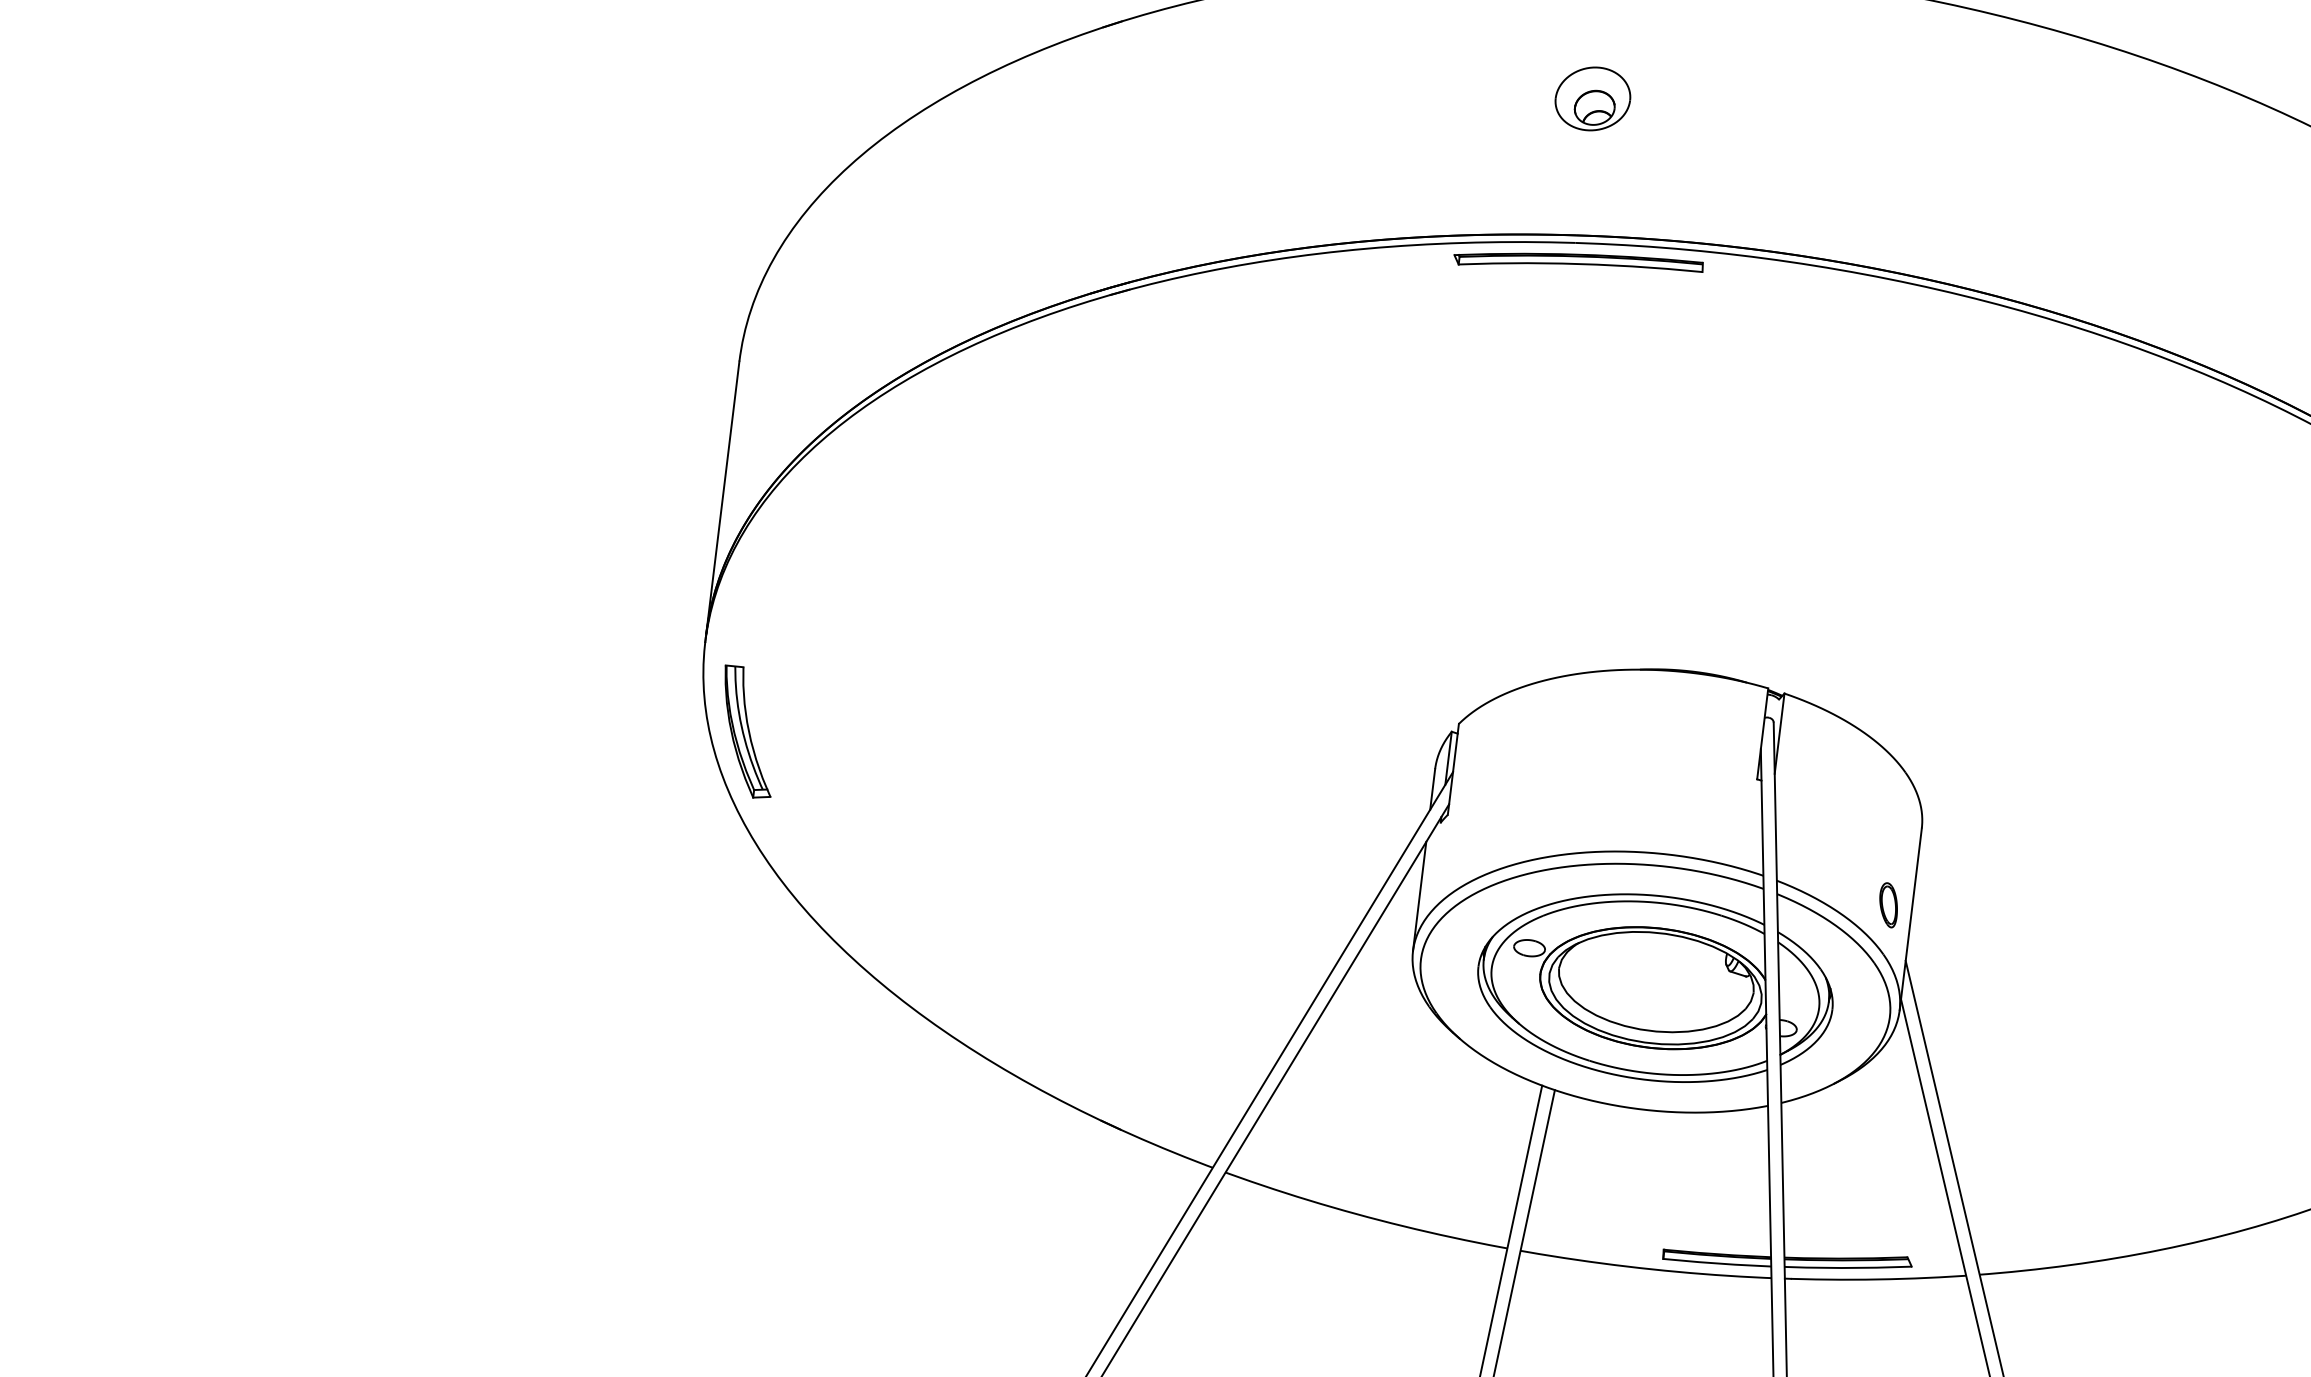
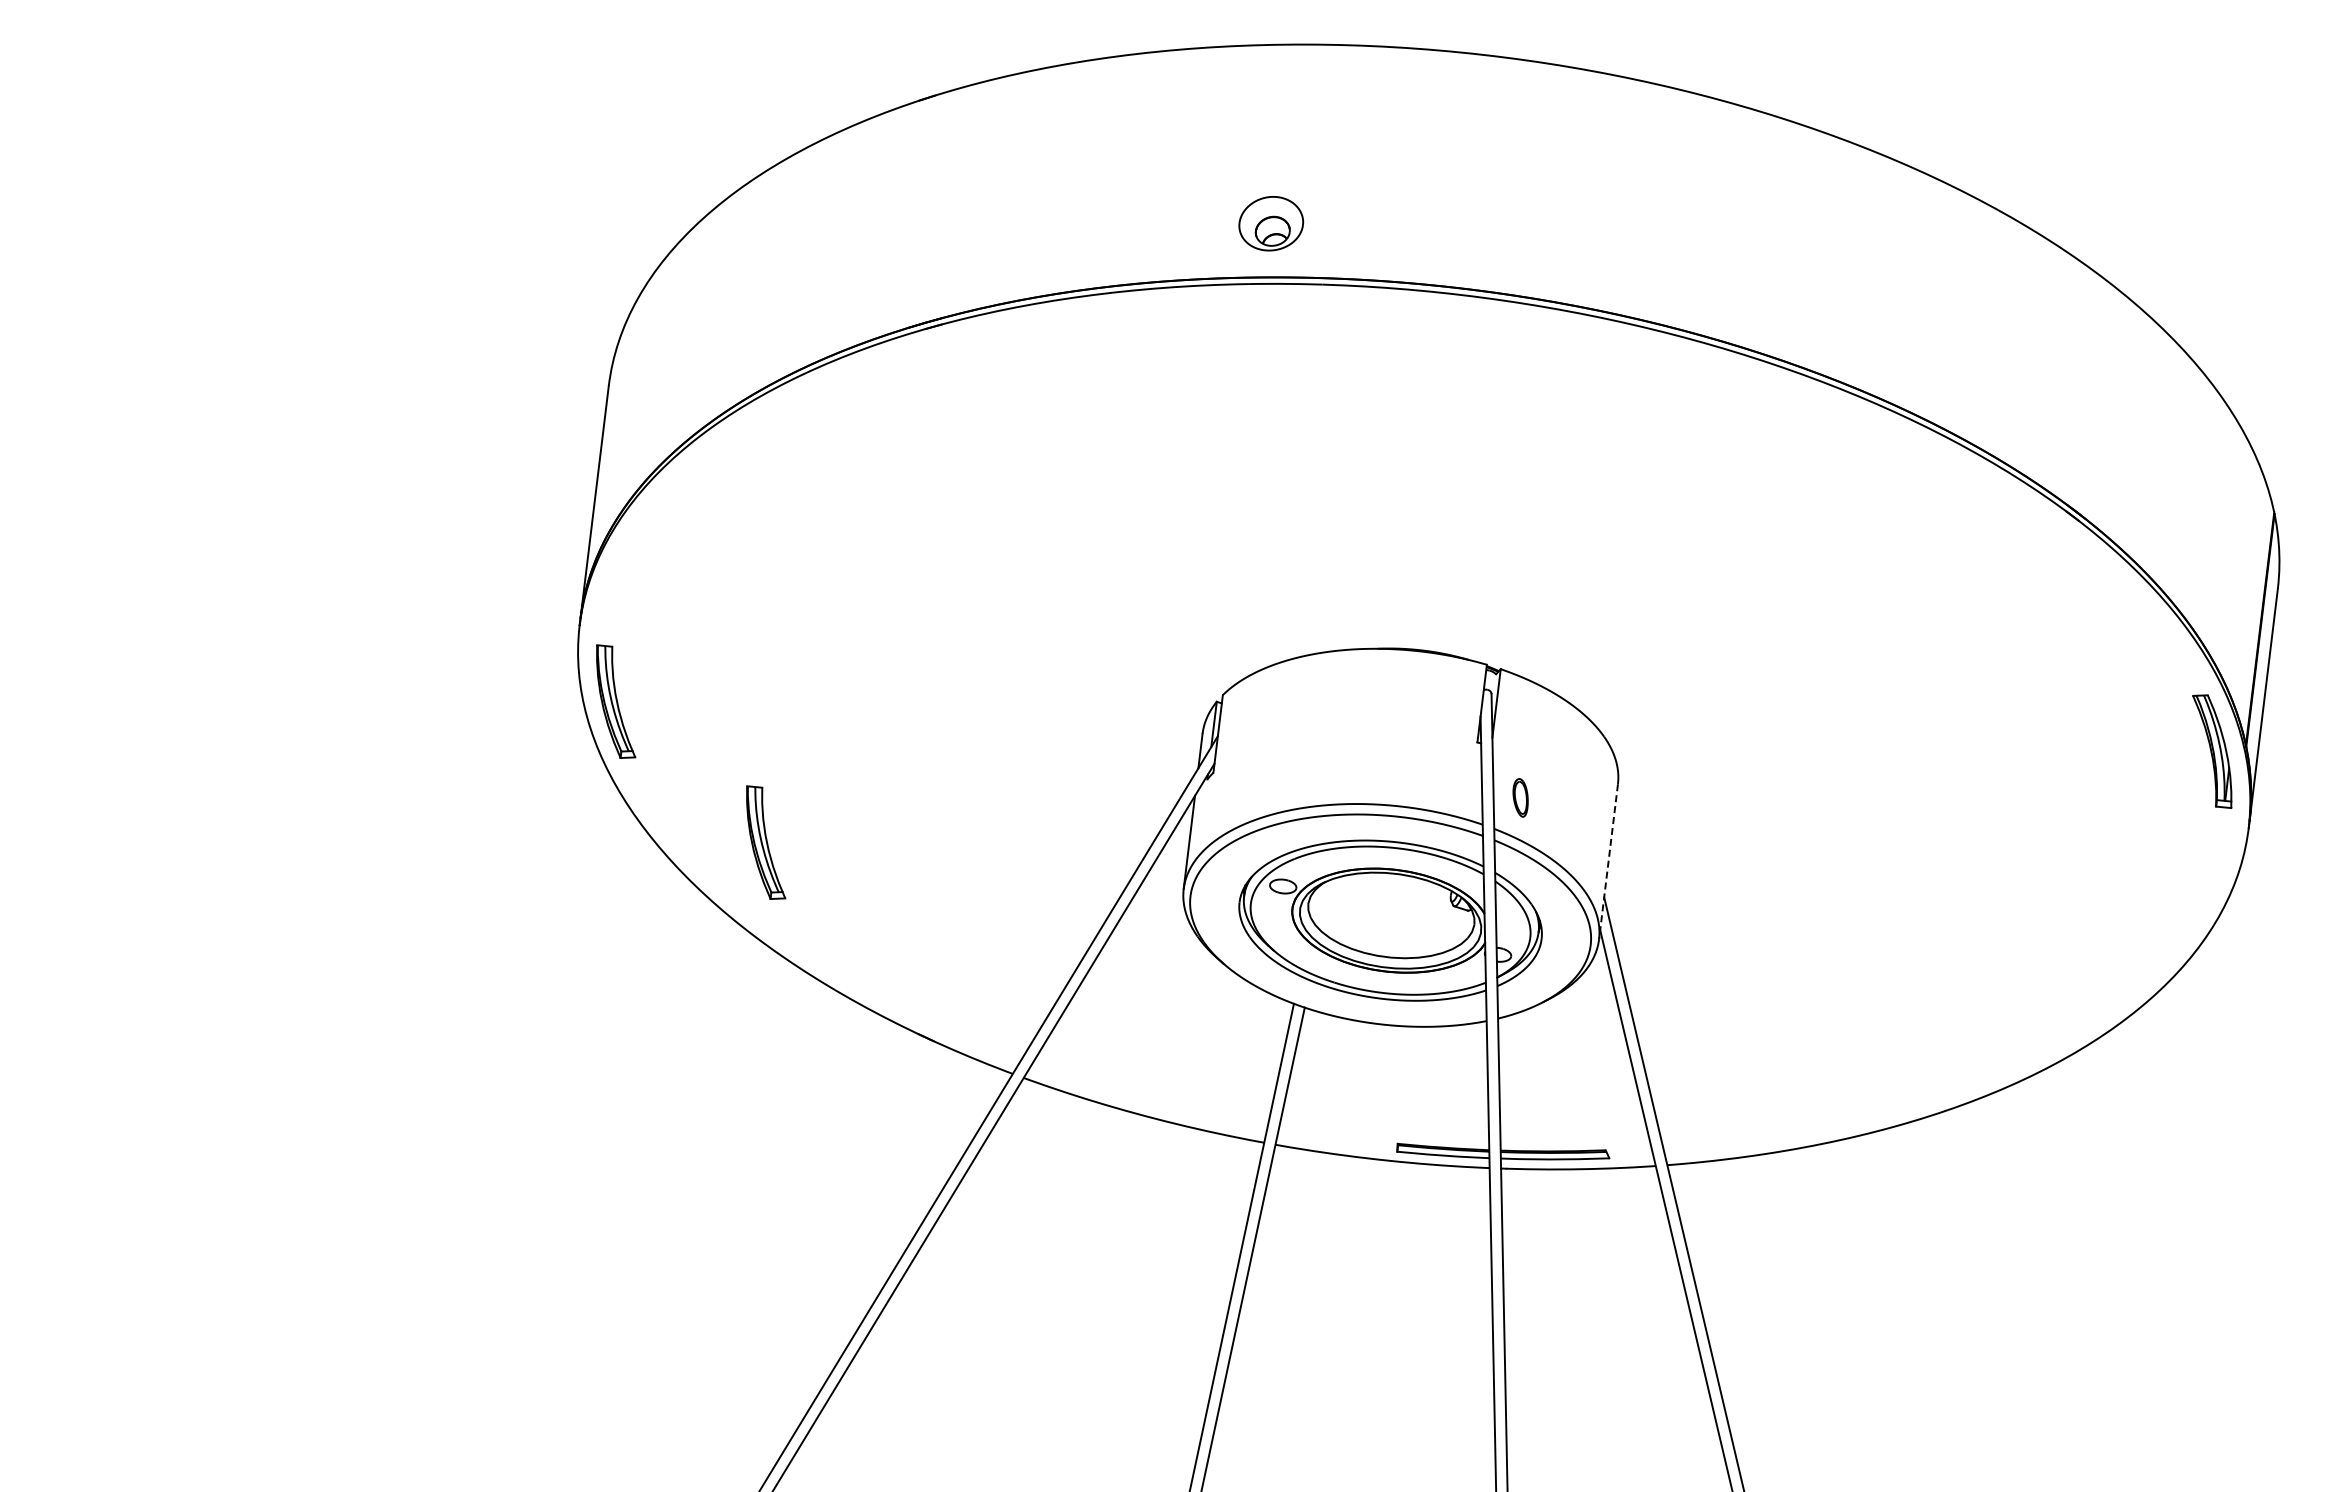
part: (1593, 98) -> (1271, 223), moved
part: (1577, 262) -> (1324, 301), removed
part: (924, 896) -> (766, 842), added
part: (1888, 904) -> (1520, 797), moved
line: (1910, 920) -> (1608, 862), solid -> dashed

